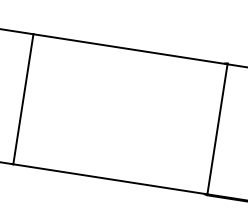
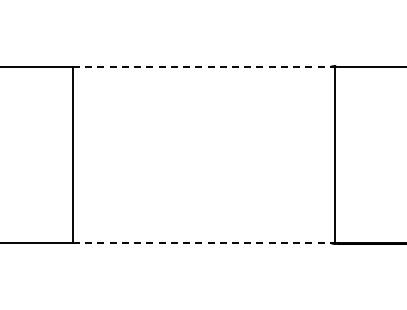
line: (130, 49) -> (203, 67), solid -> dashed
line: (110, 179) -> (203, 242), solid -> dashed

